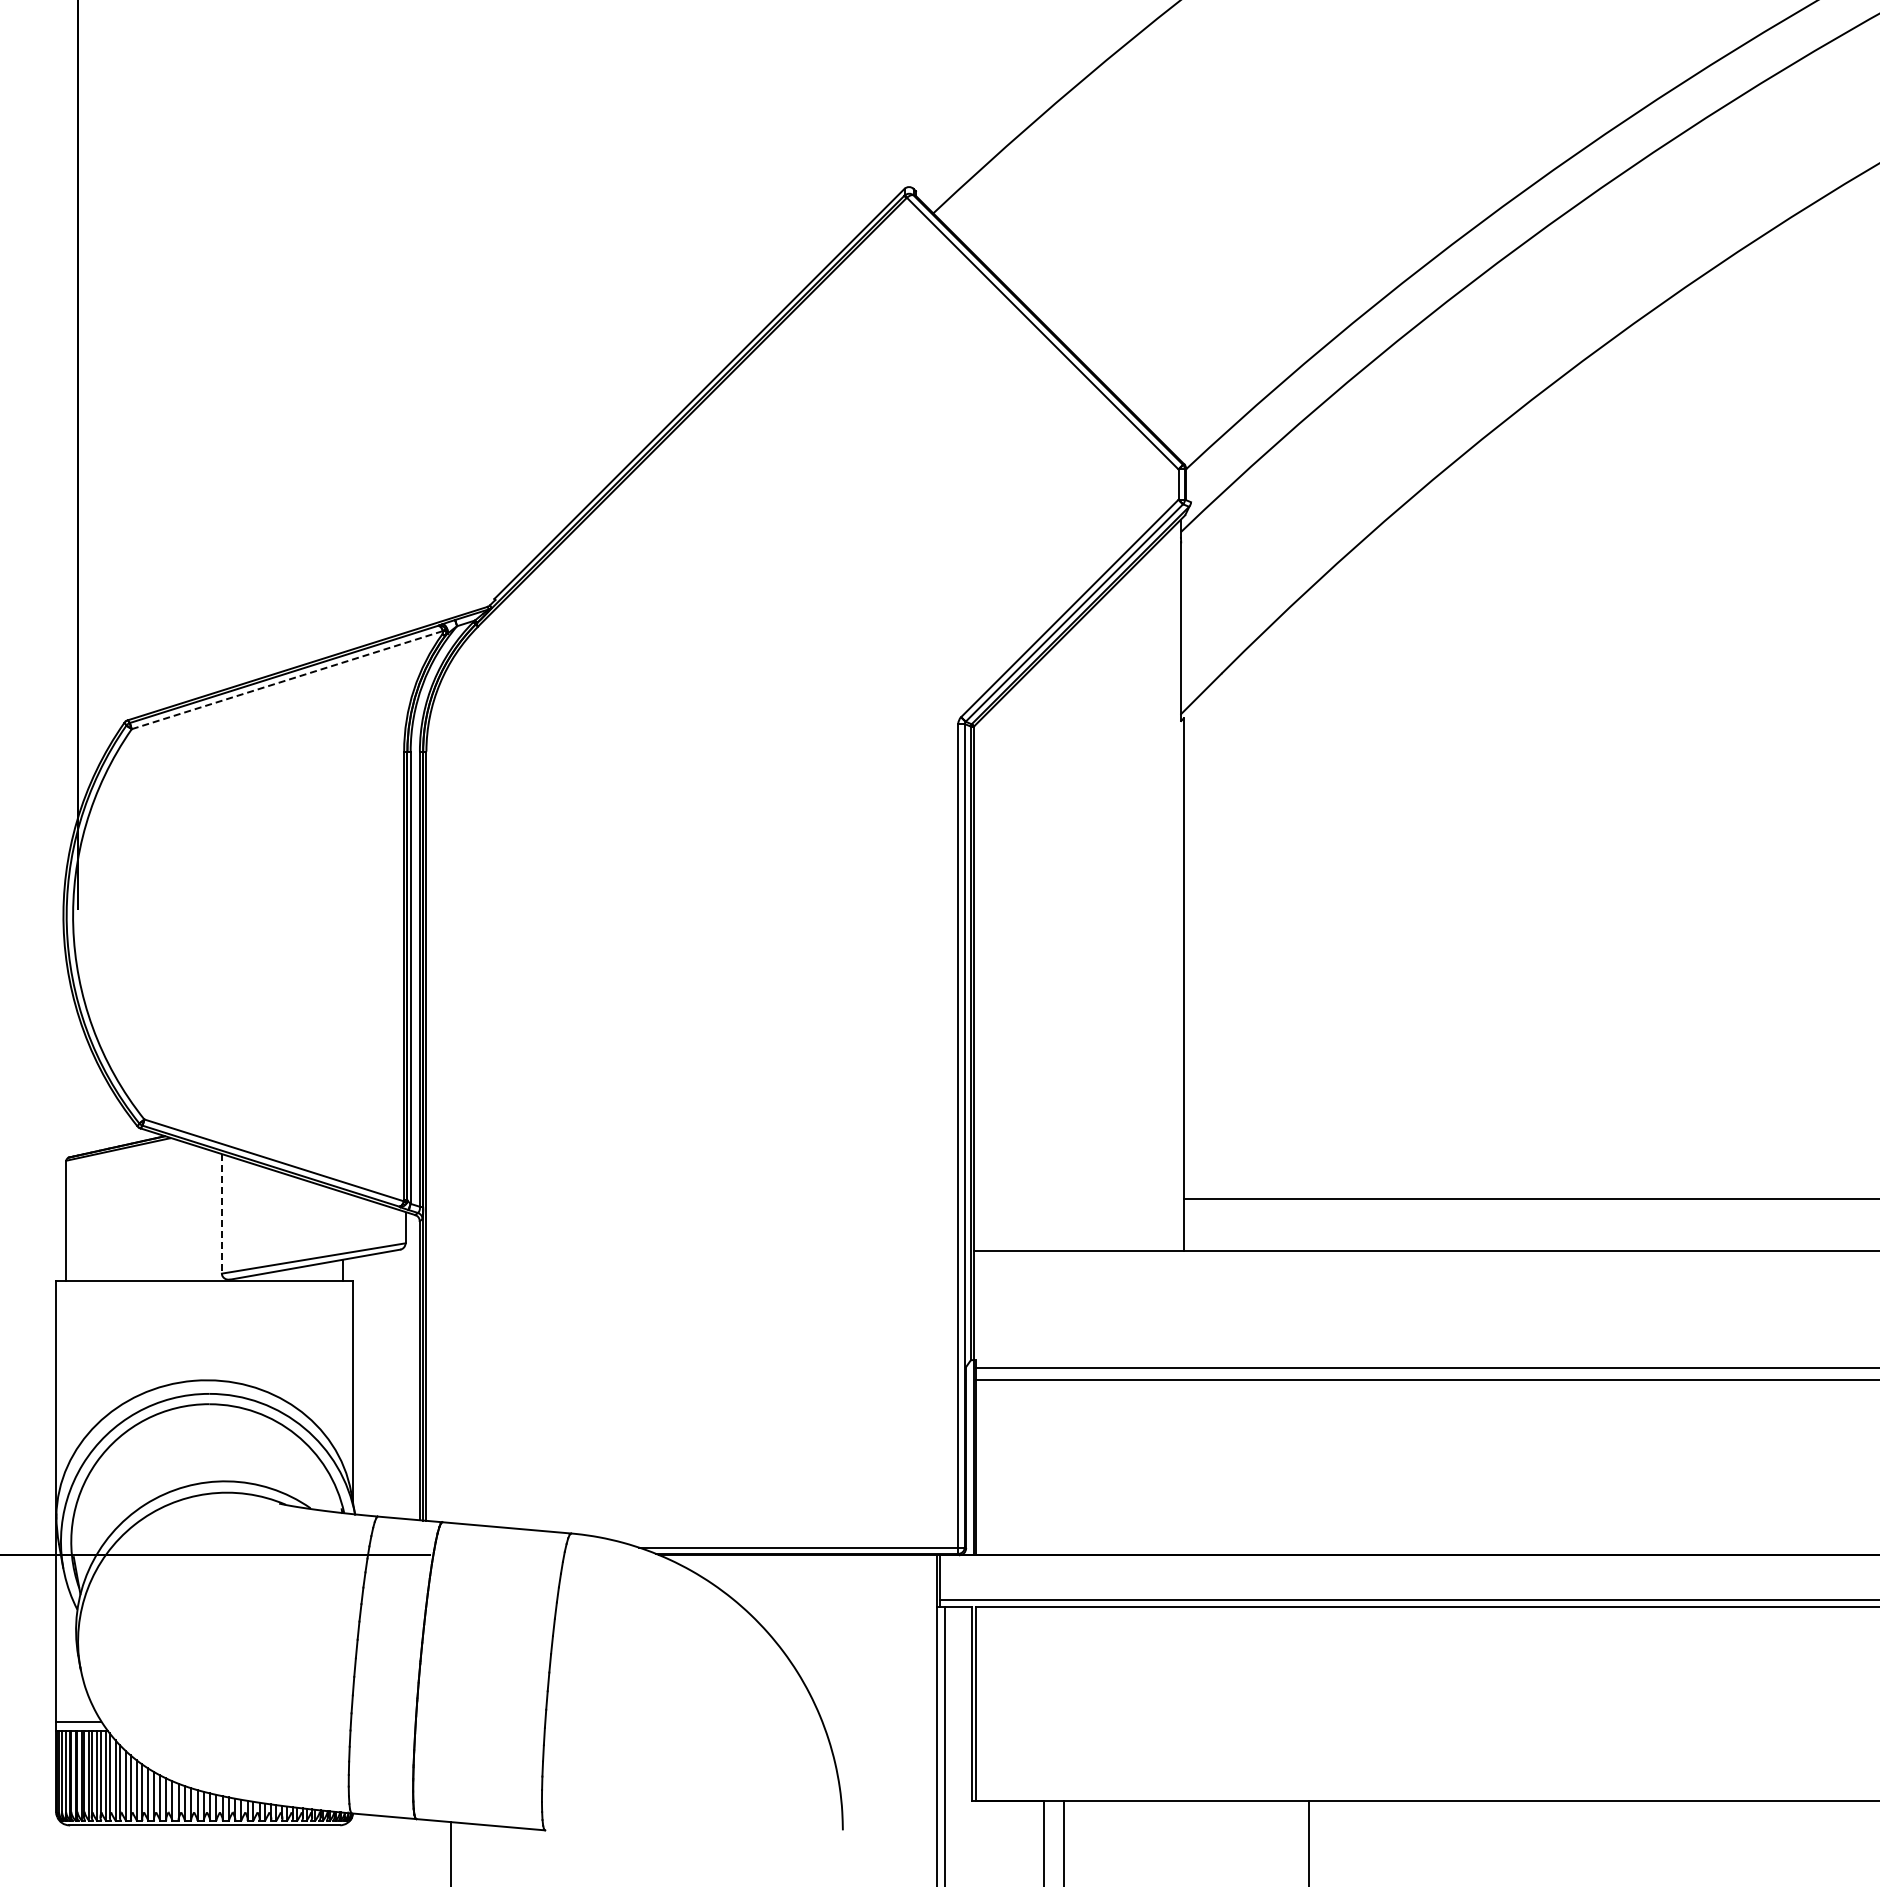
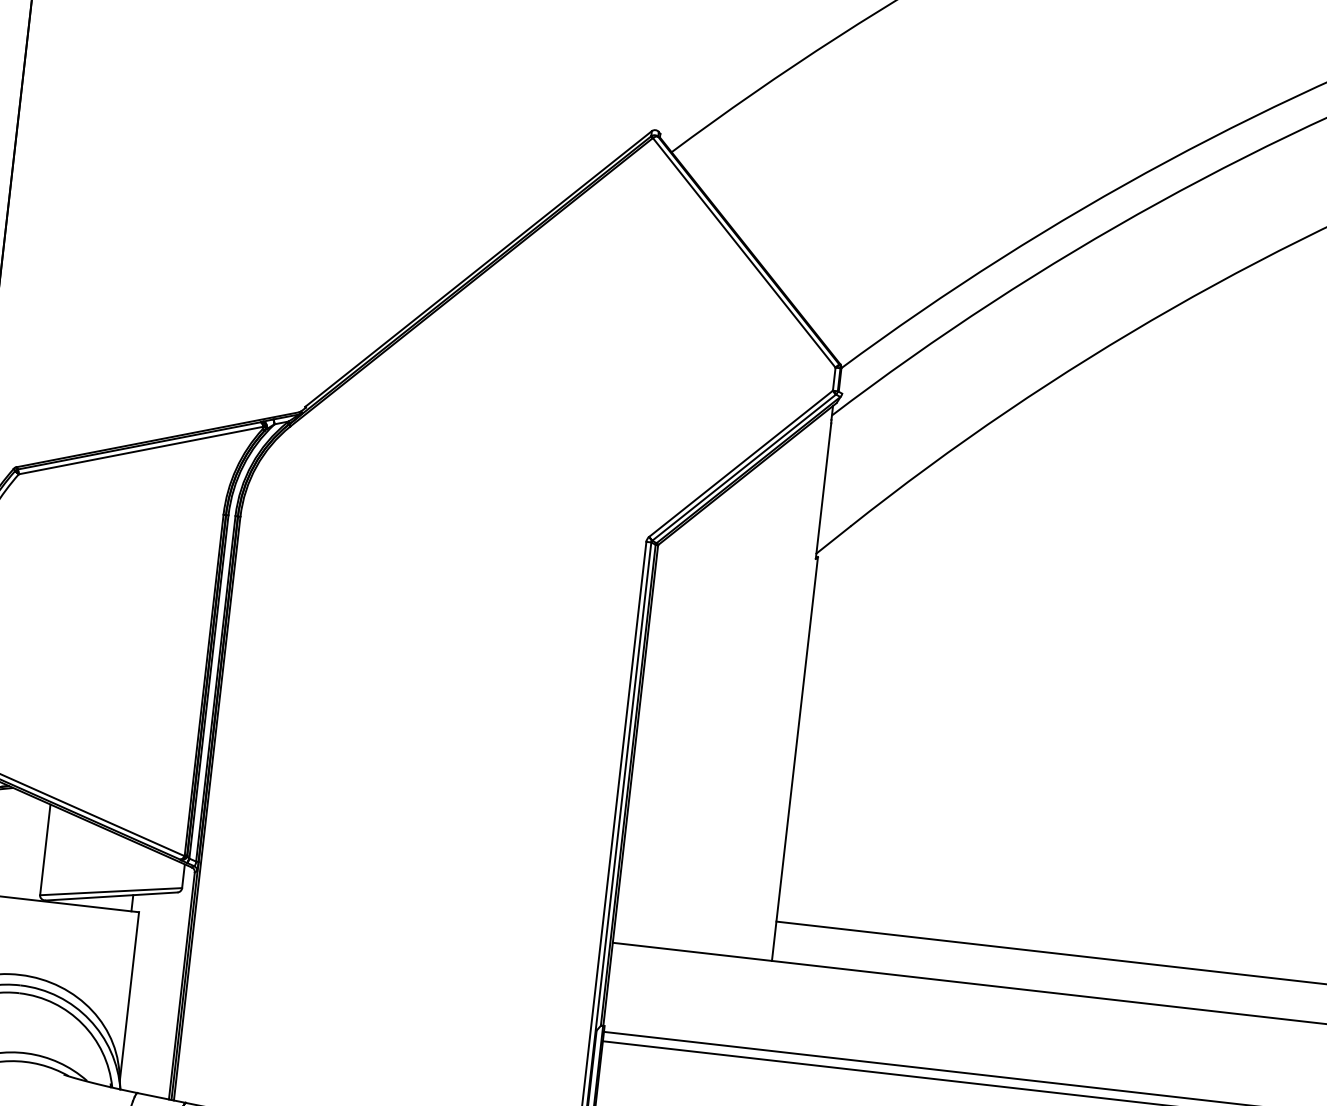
line: (287, 679) -> (141, 450), dashed -> solid
line: (221, 1213) -> (45, 849), dashed -> solid

